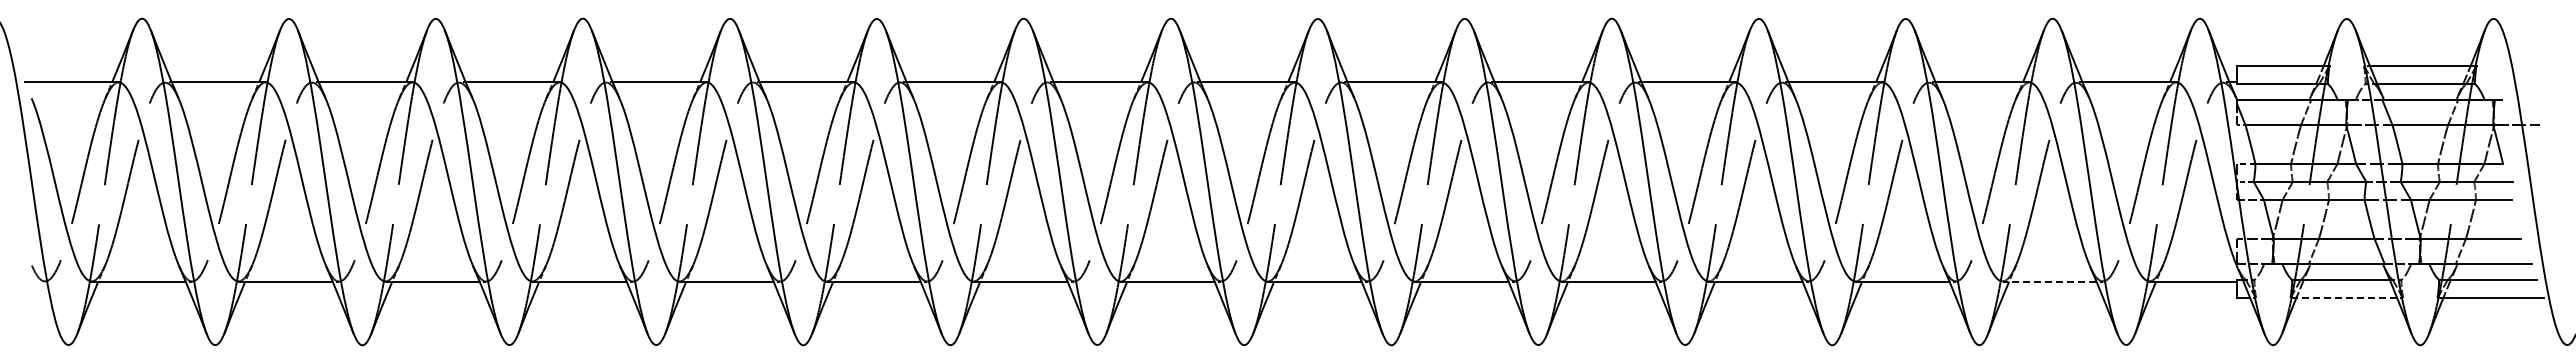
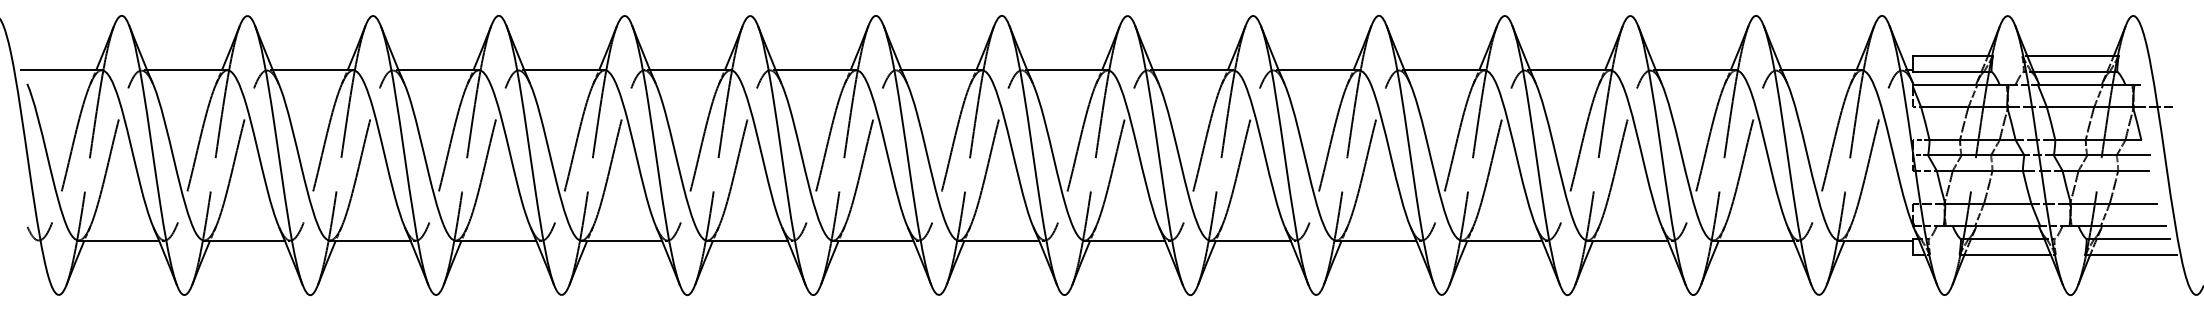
line: (2049, 281) -> (1753, 240), dashed -> solid
line: (2343, 297) -> (2004, 254), dashed -> solid

